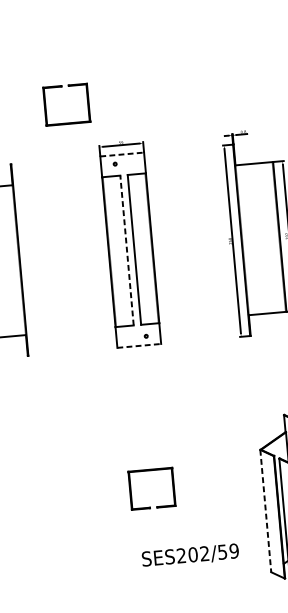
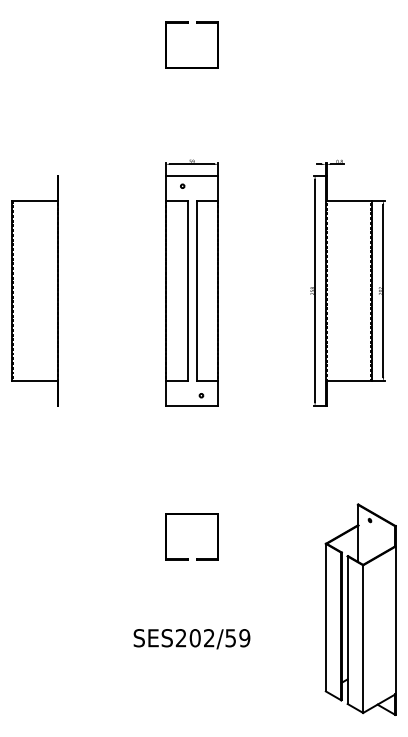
part: (62, 87) -> (188, 23), moved
line: (122, 154) -> (192, 175), dashed -> solid
line: (126, 250) -> (187, 290), dashed -> solid
line: (139, 345) -> (192, 406), dashed -> solid
part: (149, 470) -> (191, 514), moved
line: (265, 510) -> (325, 617), dashed -> solid
text: (190, 556) -> (191, 639), moved

